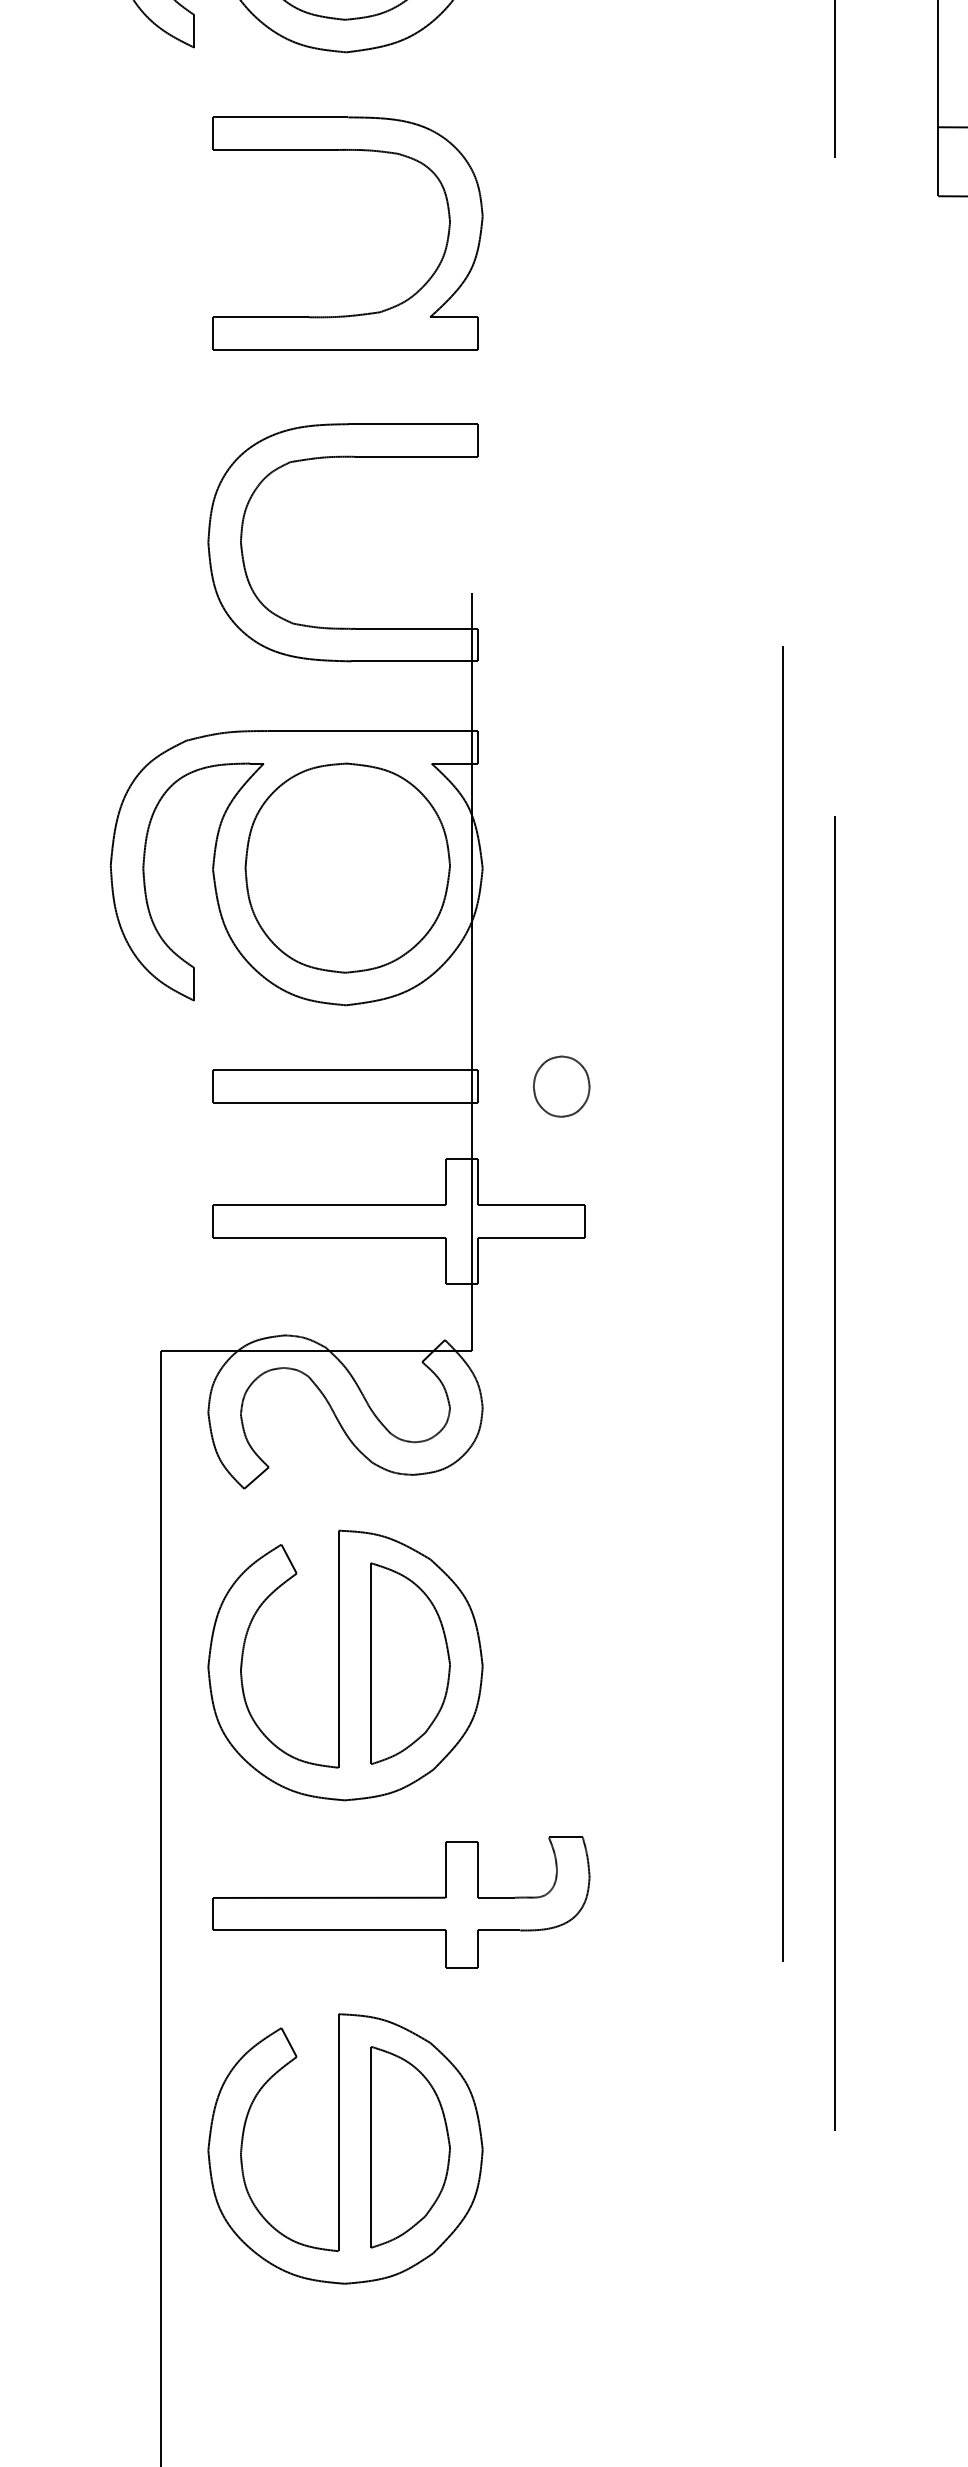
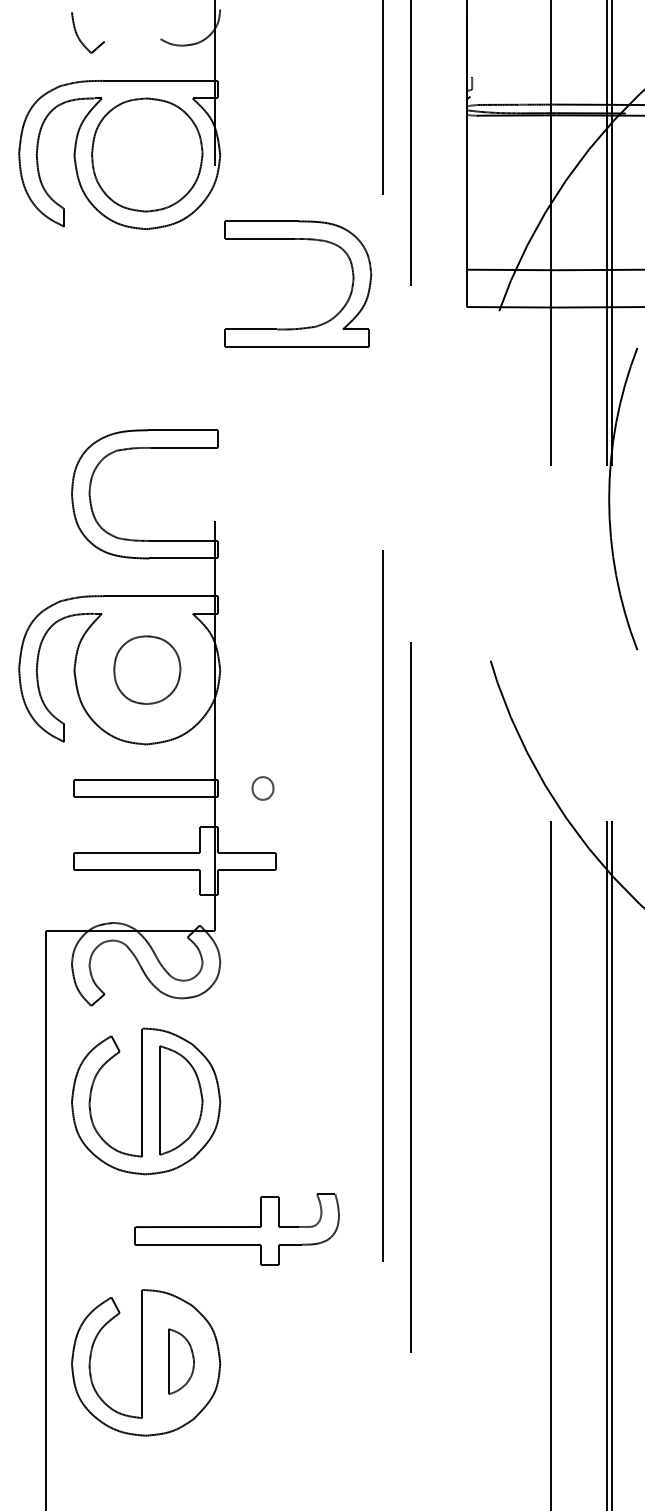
part: (348, 150) -> (298, 239), moved
part: (348, 866) -> (147, 669), size x0.6
part: (560, 1086) -> (262, 788), size x0.7
part: (399, 1902) -> (236, 1229), moved
part: (410, 2146) -> (181, 1361), size x0.6

